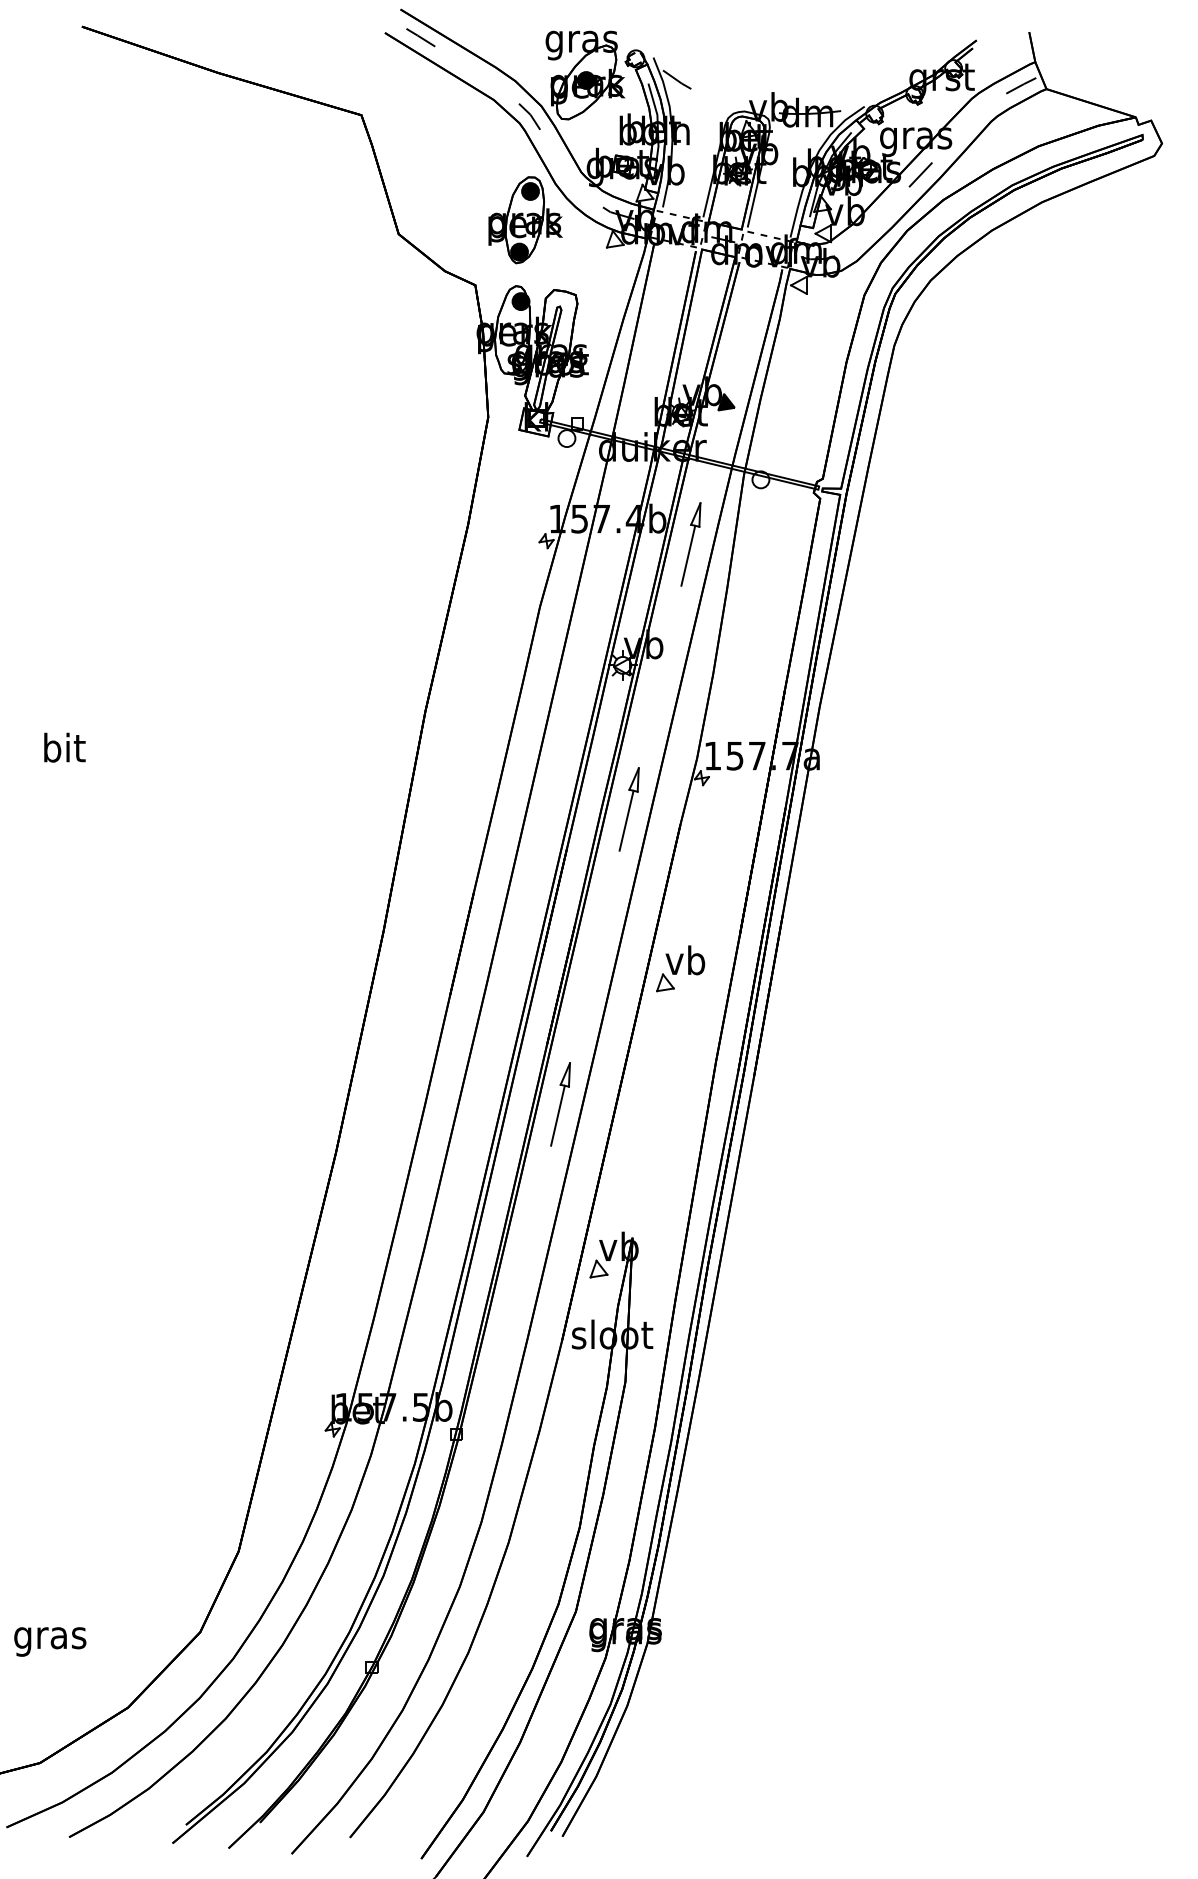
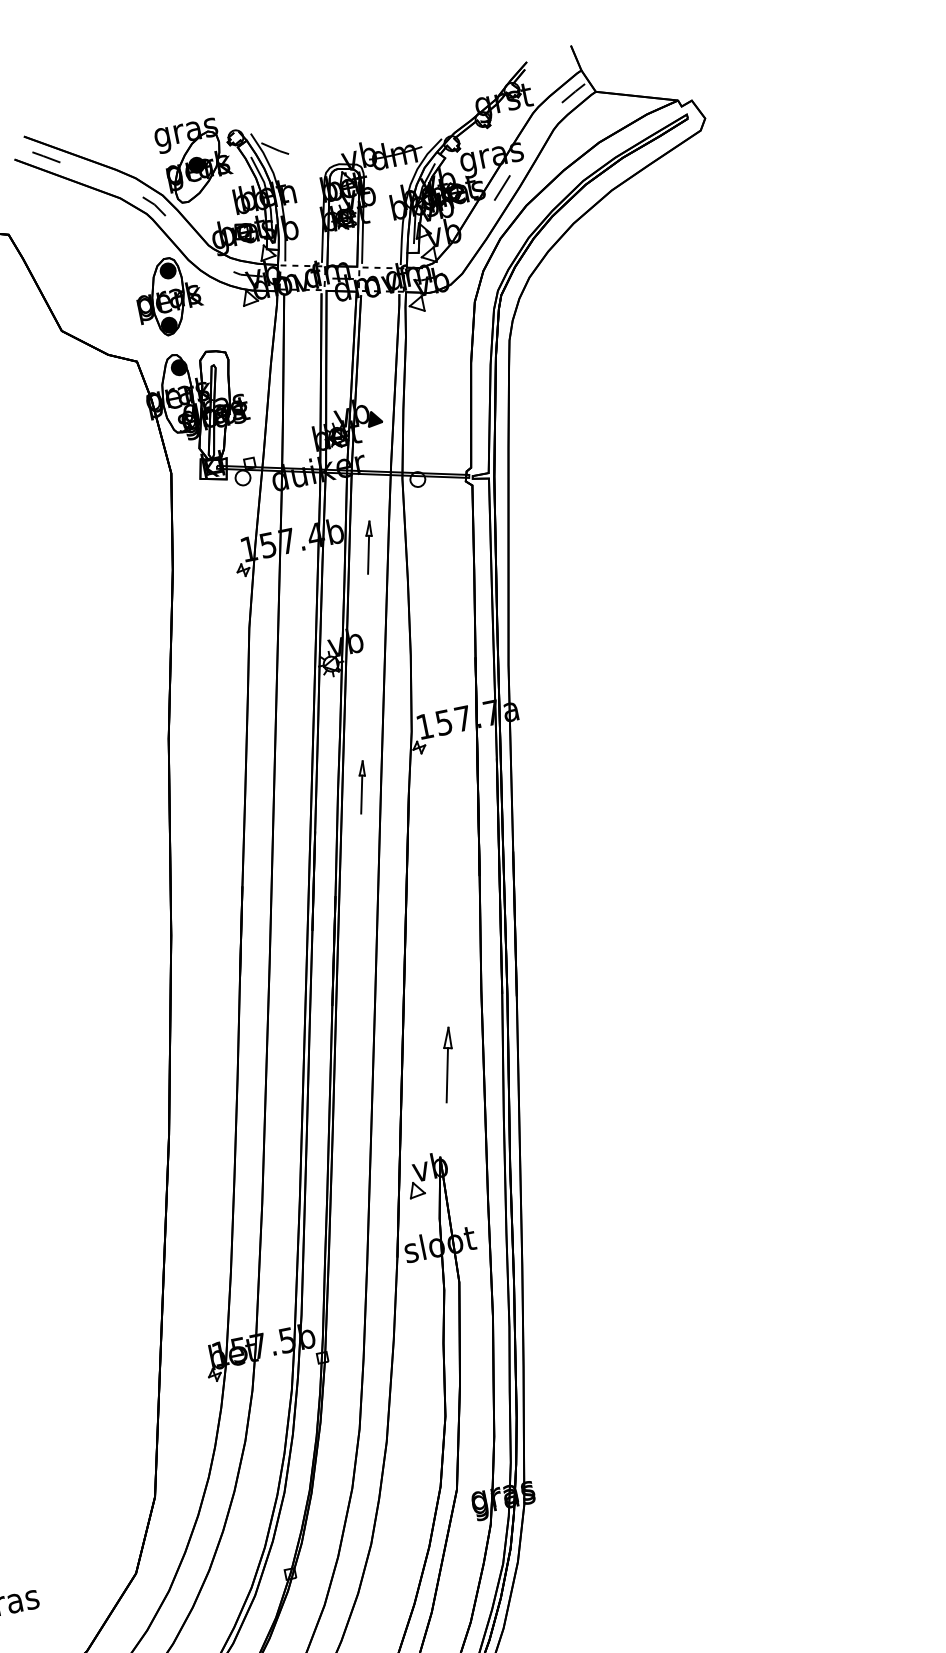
part: (690, 544) -> (368, 547), size x0.7
part: (628, 809) -> (361, 787), size x0.7
part: (680, 968) -> (434, 915), removed
part: (560, 1104) -> (447, 1065), moved

